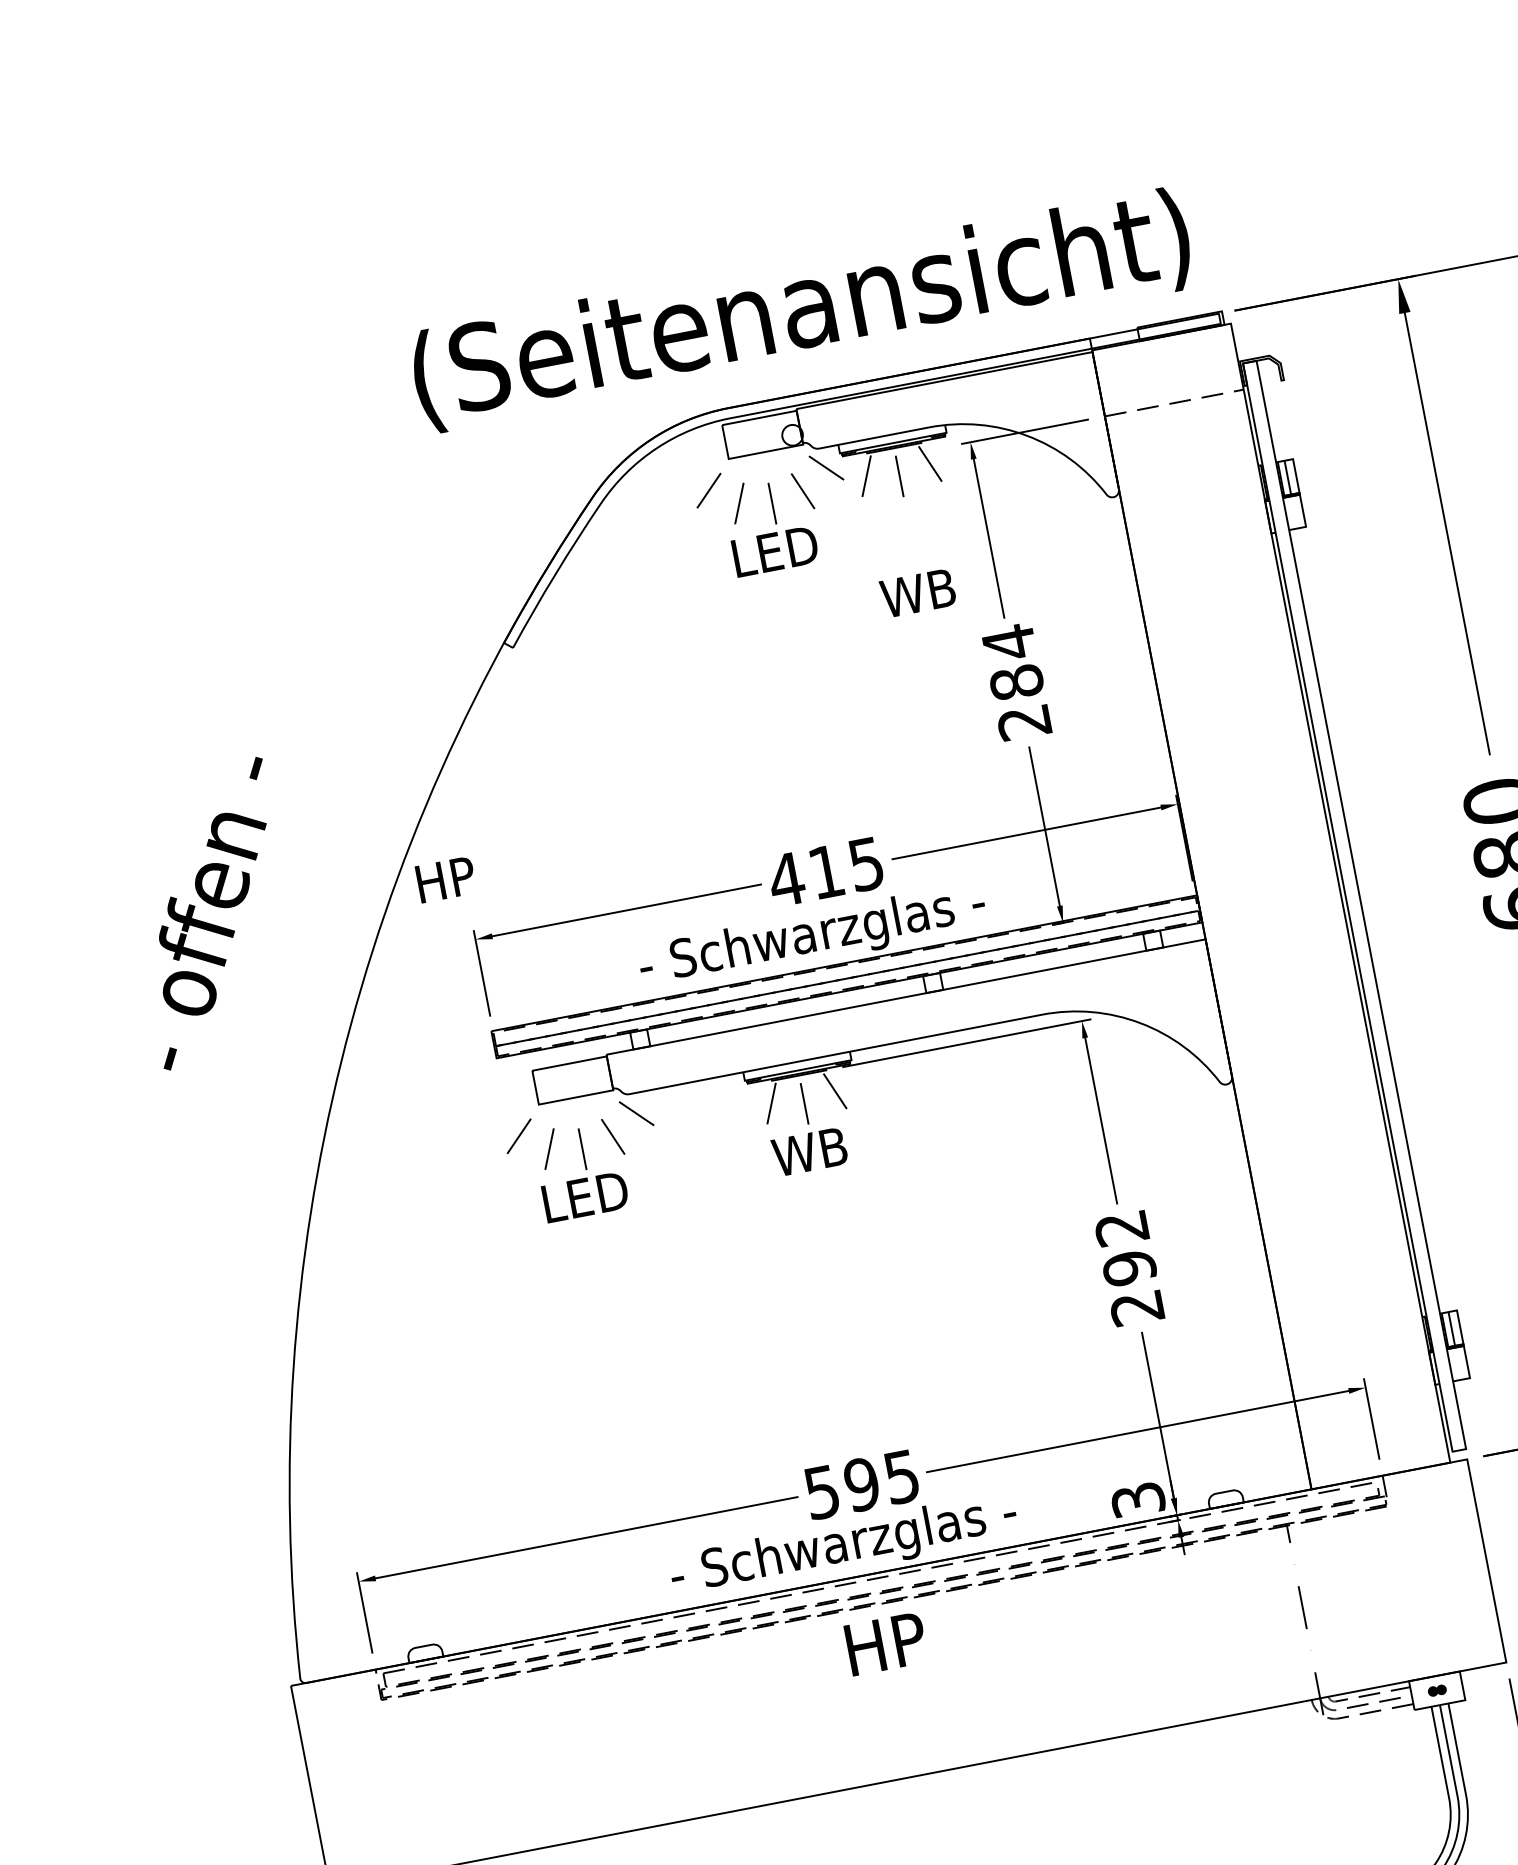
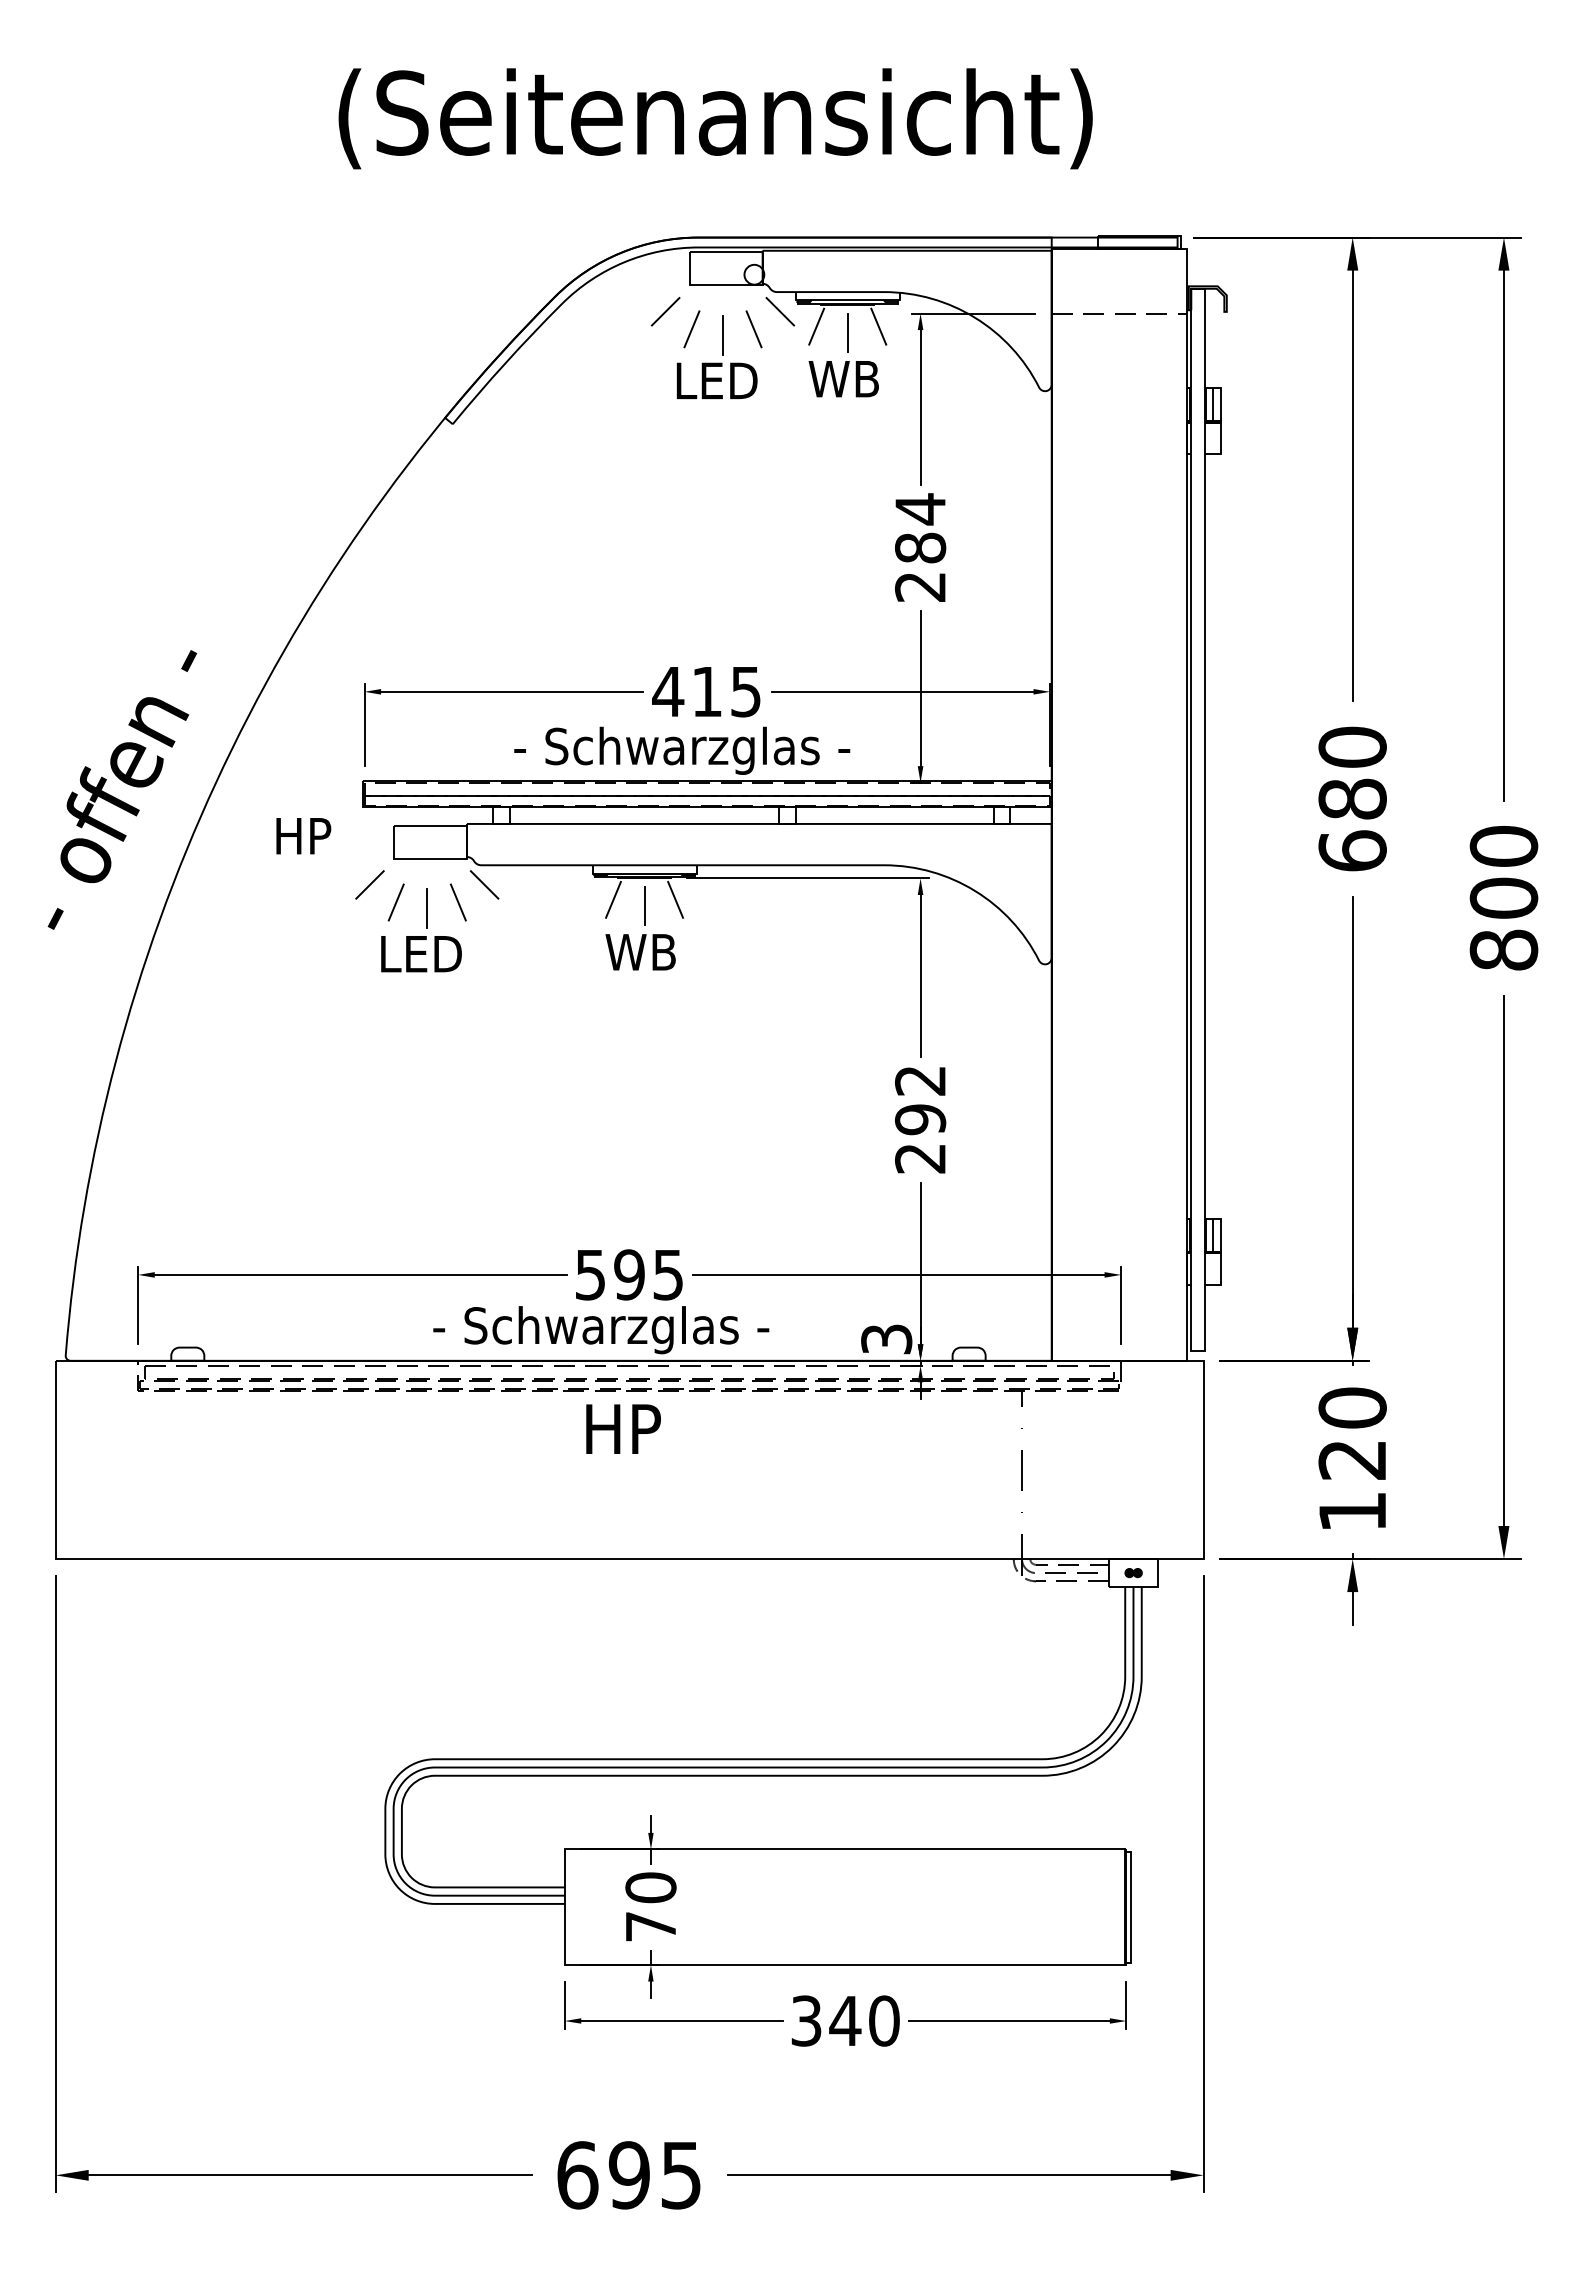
text: (801, 310) -> (715, 118), moved
text: (917, 593) -> (843, 379), moved
text: (445, 880) -> (303, 836), moved
text: (213, 913) -> (122, 789), moved

